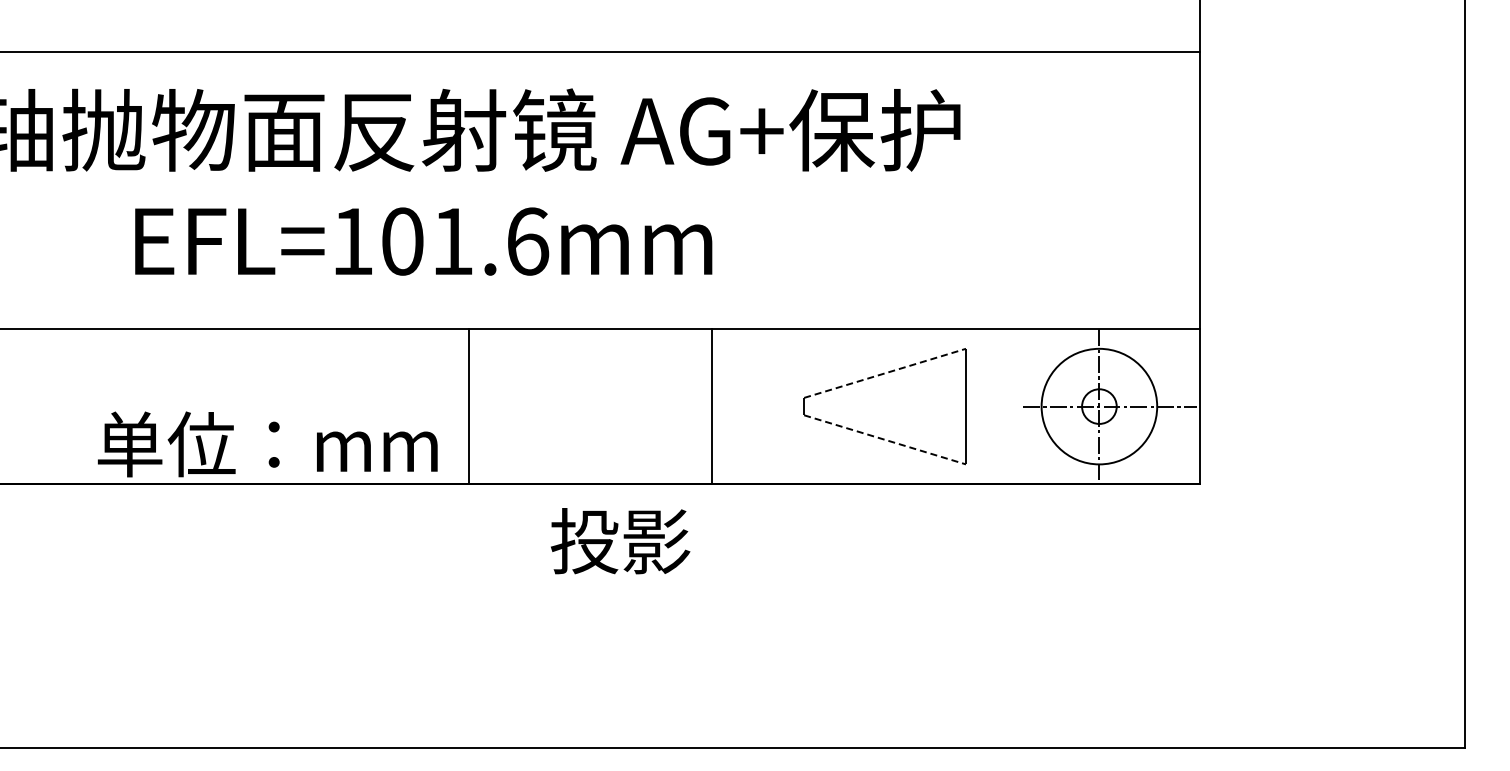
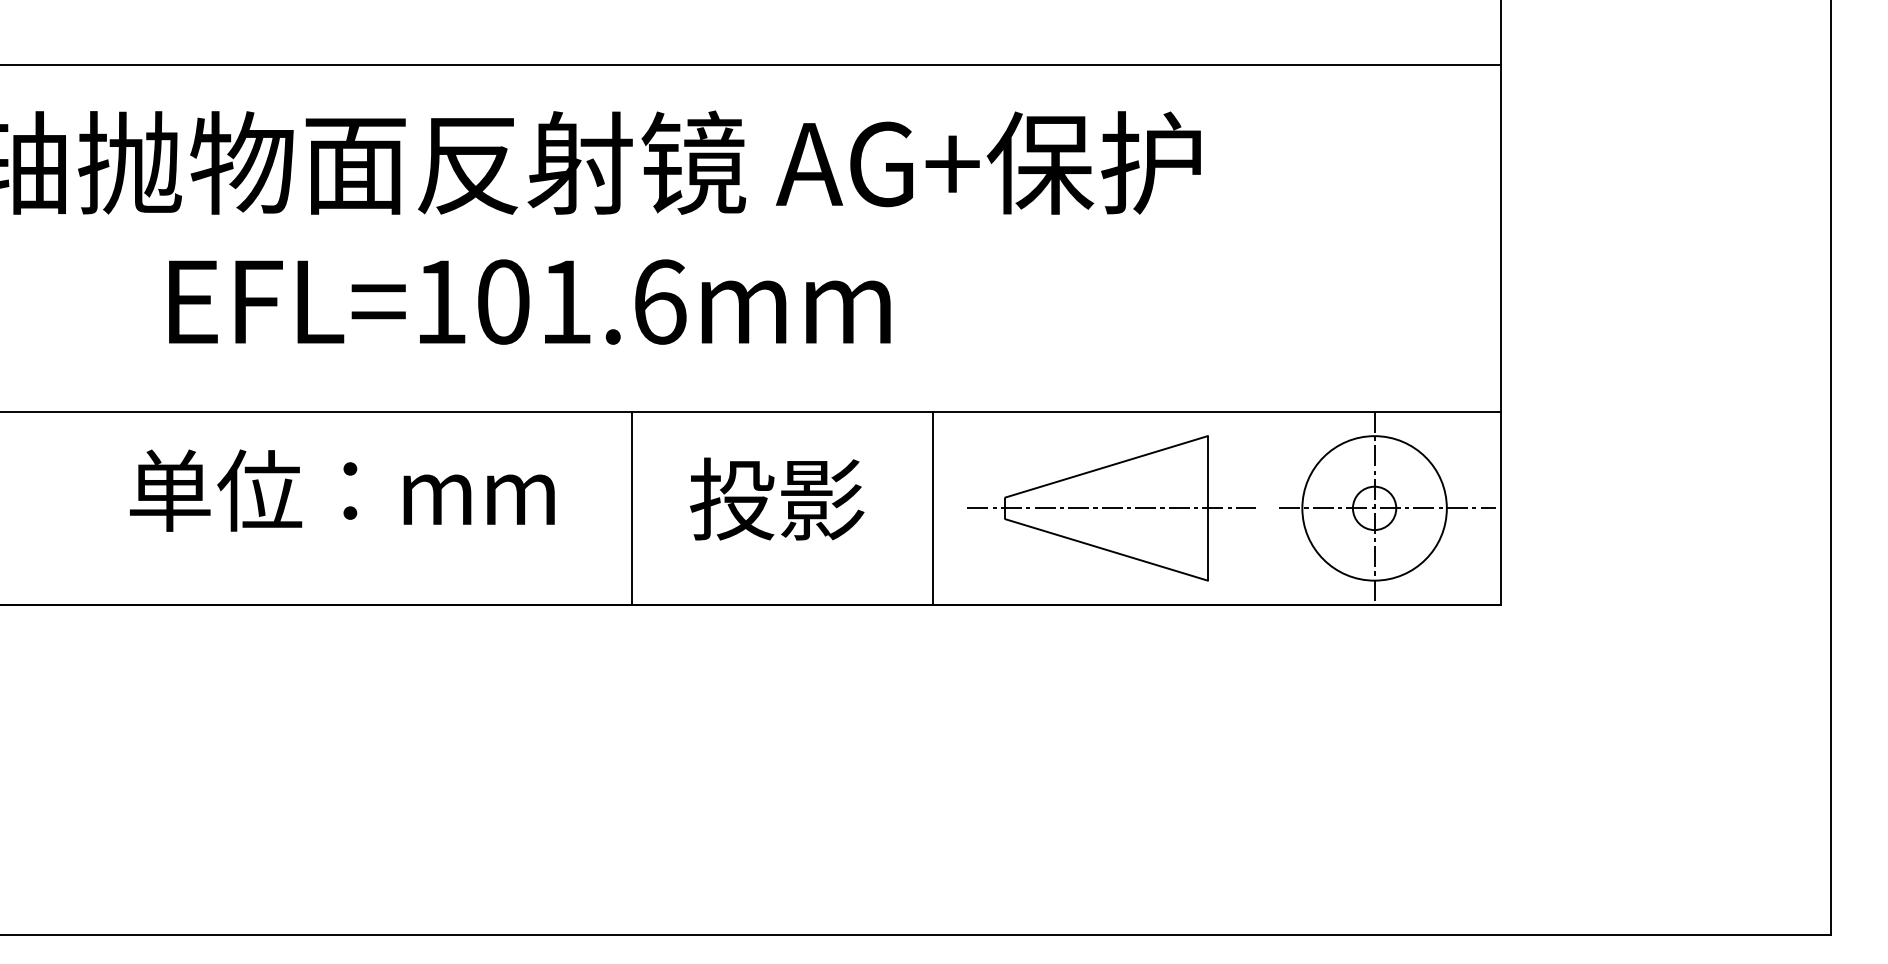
line: (885, 373) -> (1107, 466), dashed -> solid
line: (469, 406) -> (632, 508), moved
line: (712, 406) -> (933, 508), moved
line: (888, 406) -> (1110, 508), added
line: (885, 439) -> (1107, 549), dashed -> solid
text: (267, 444) -> (341, 490), moved
text: (620, 541) -> (777, 499), moved

